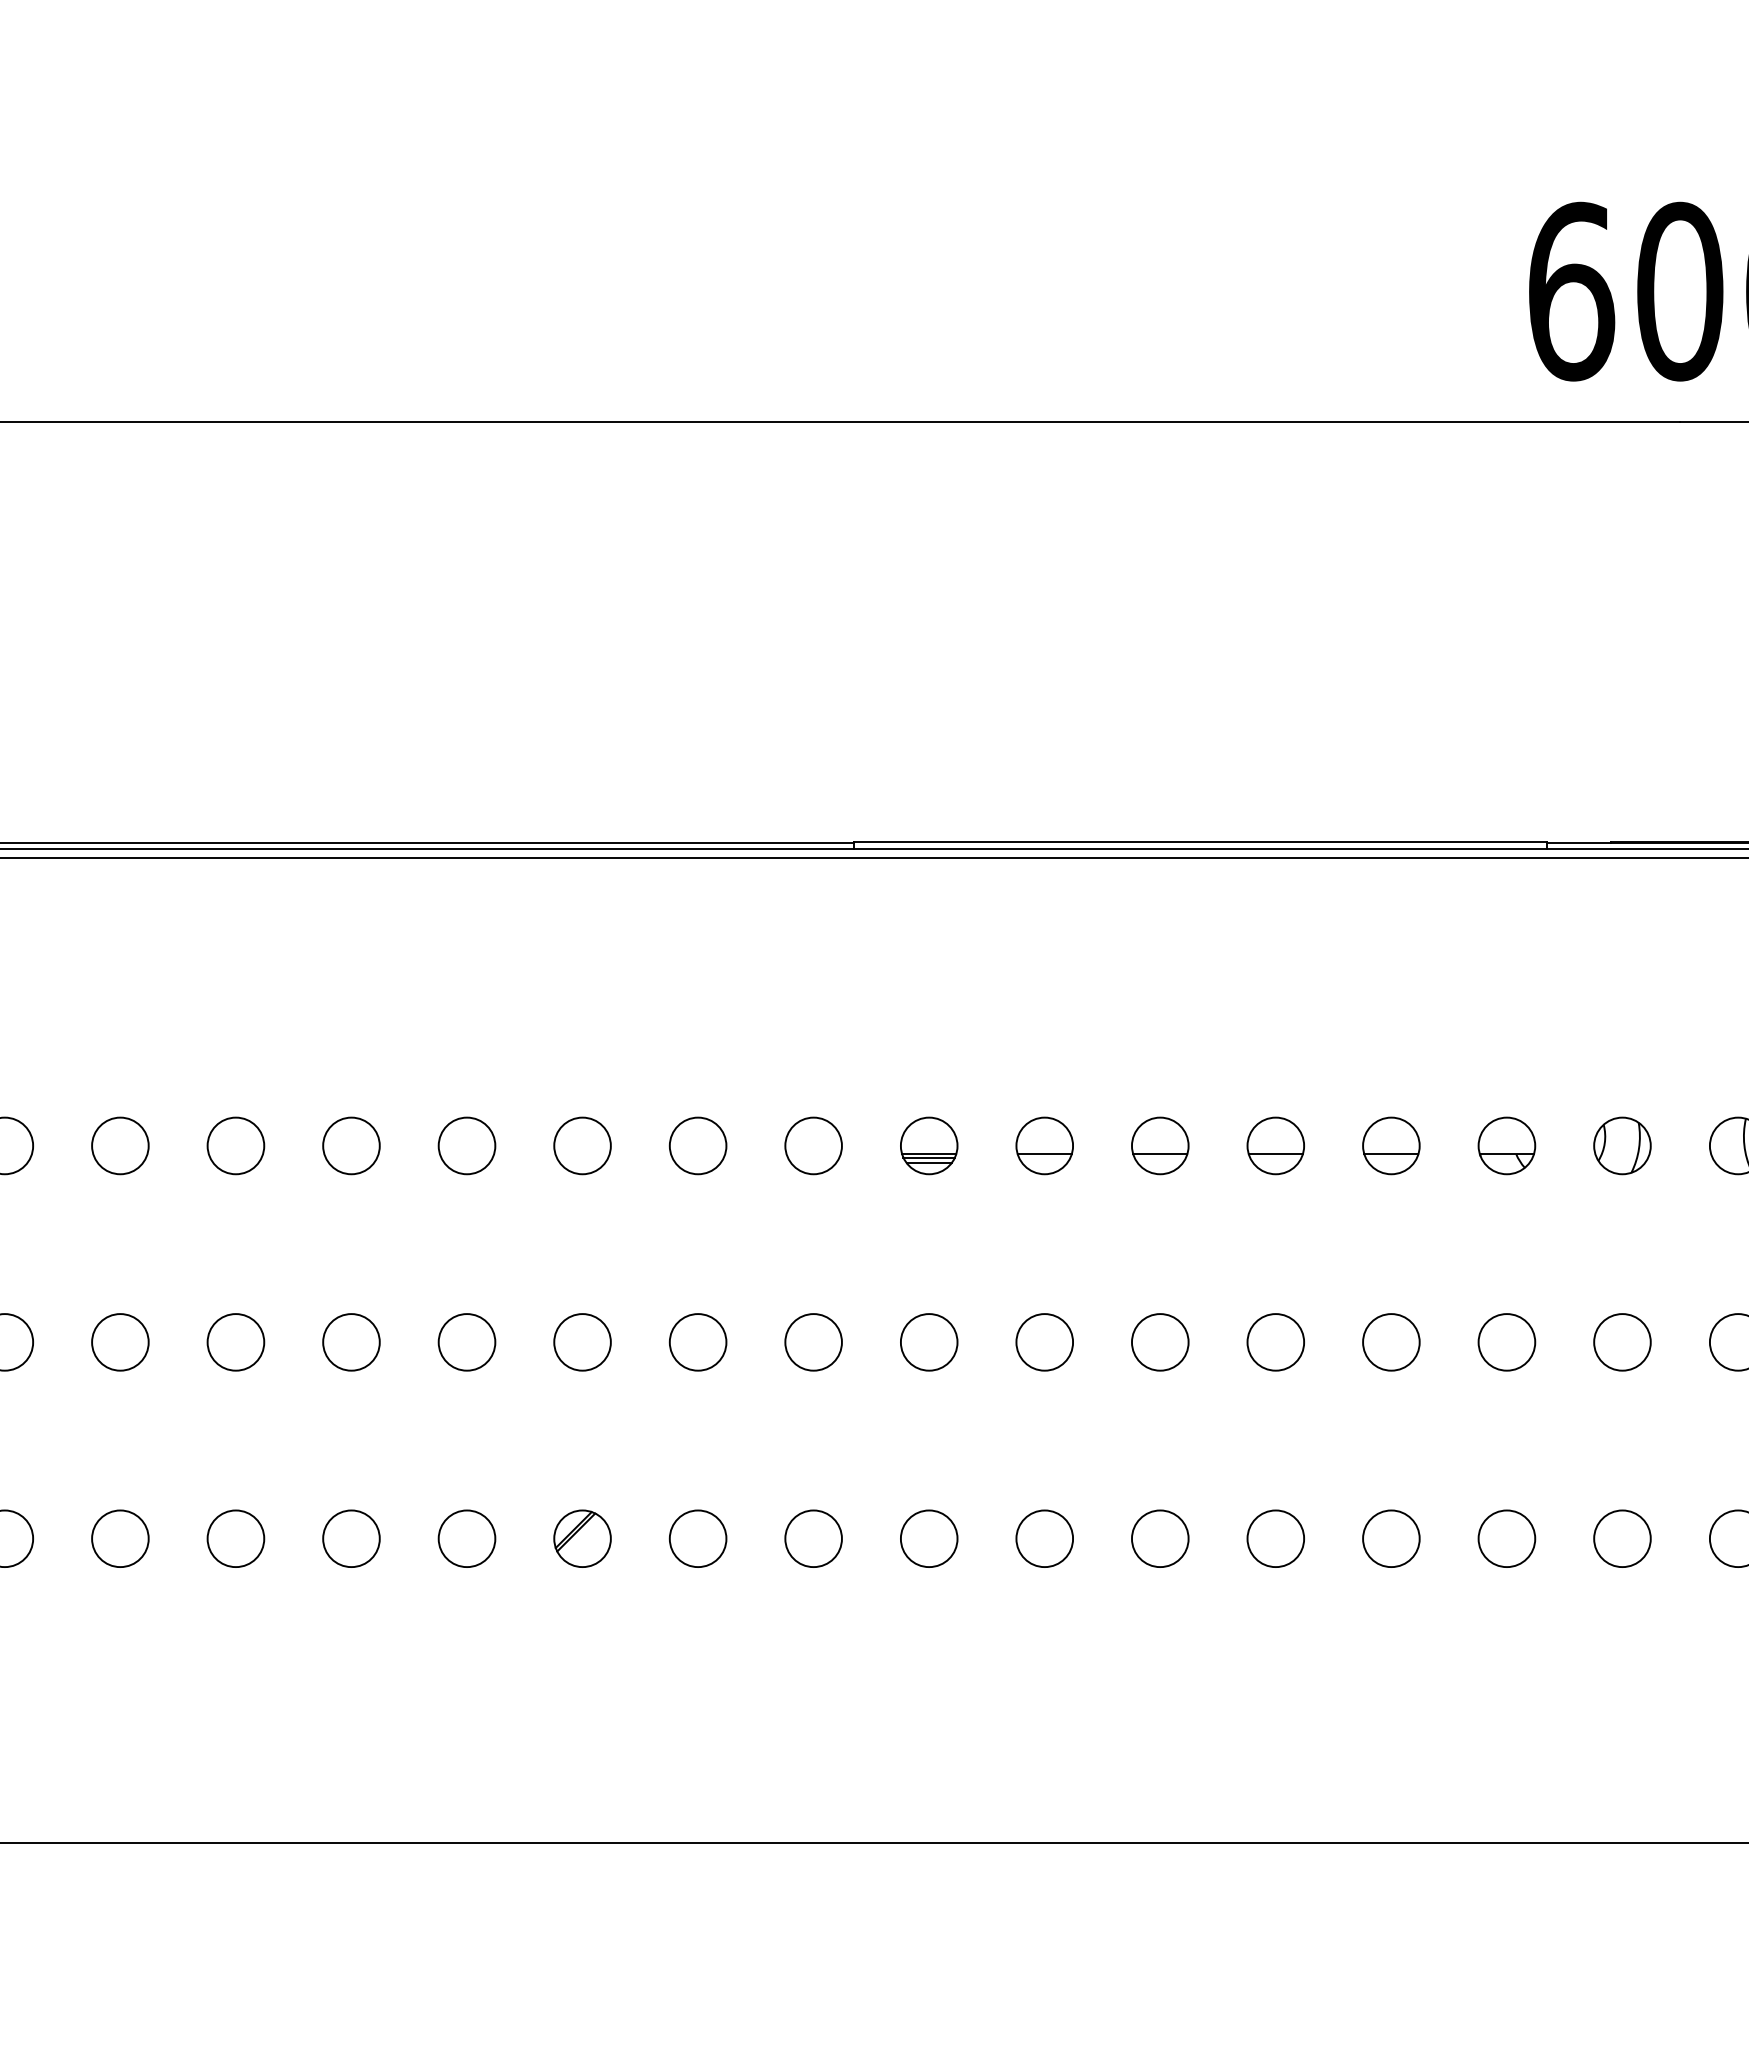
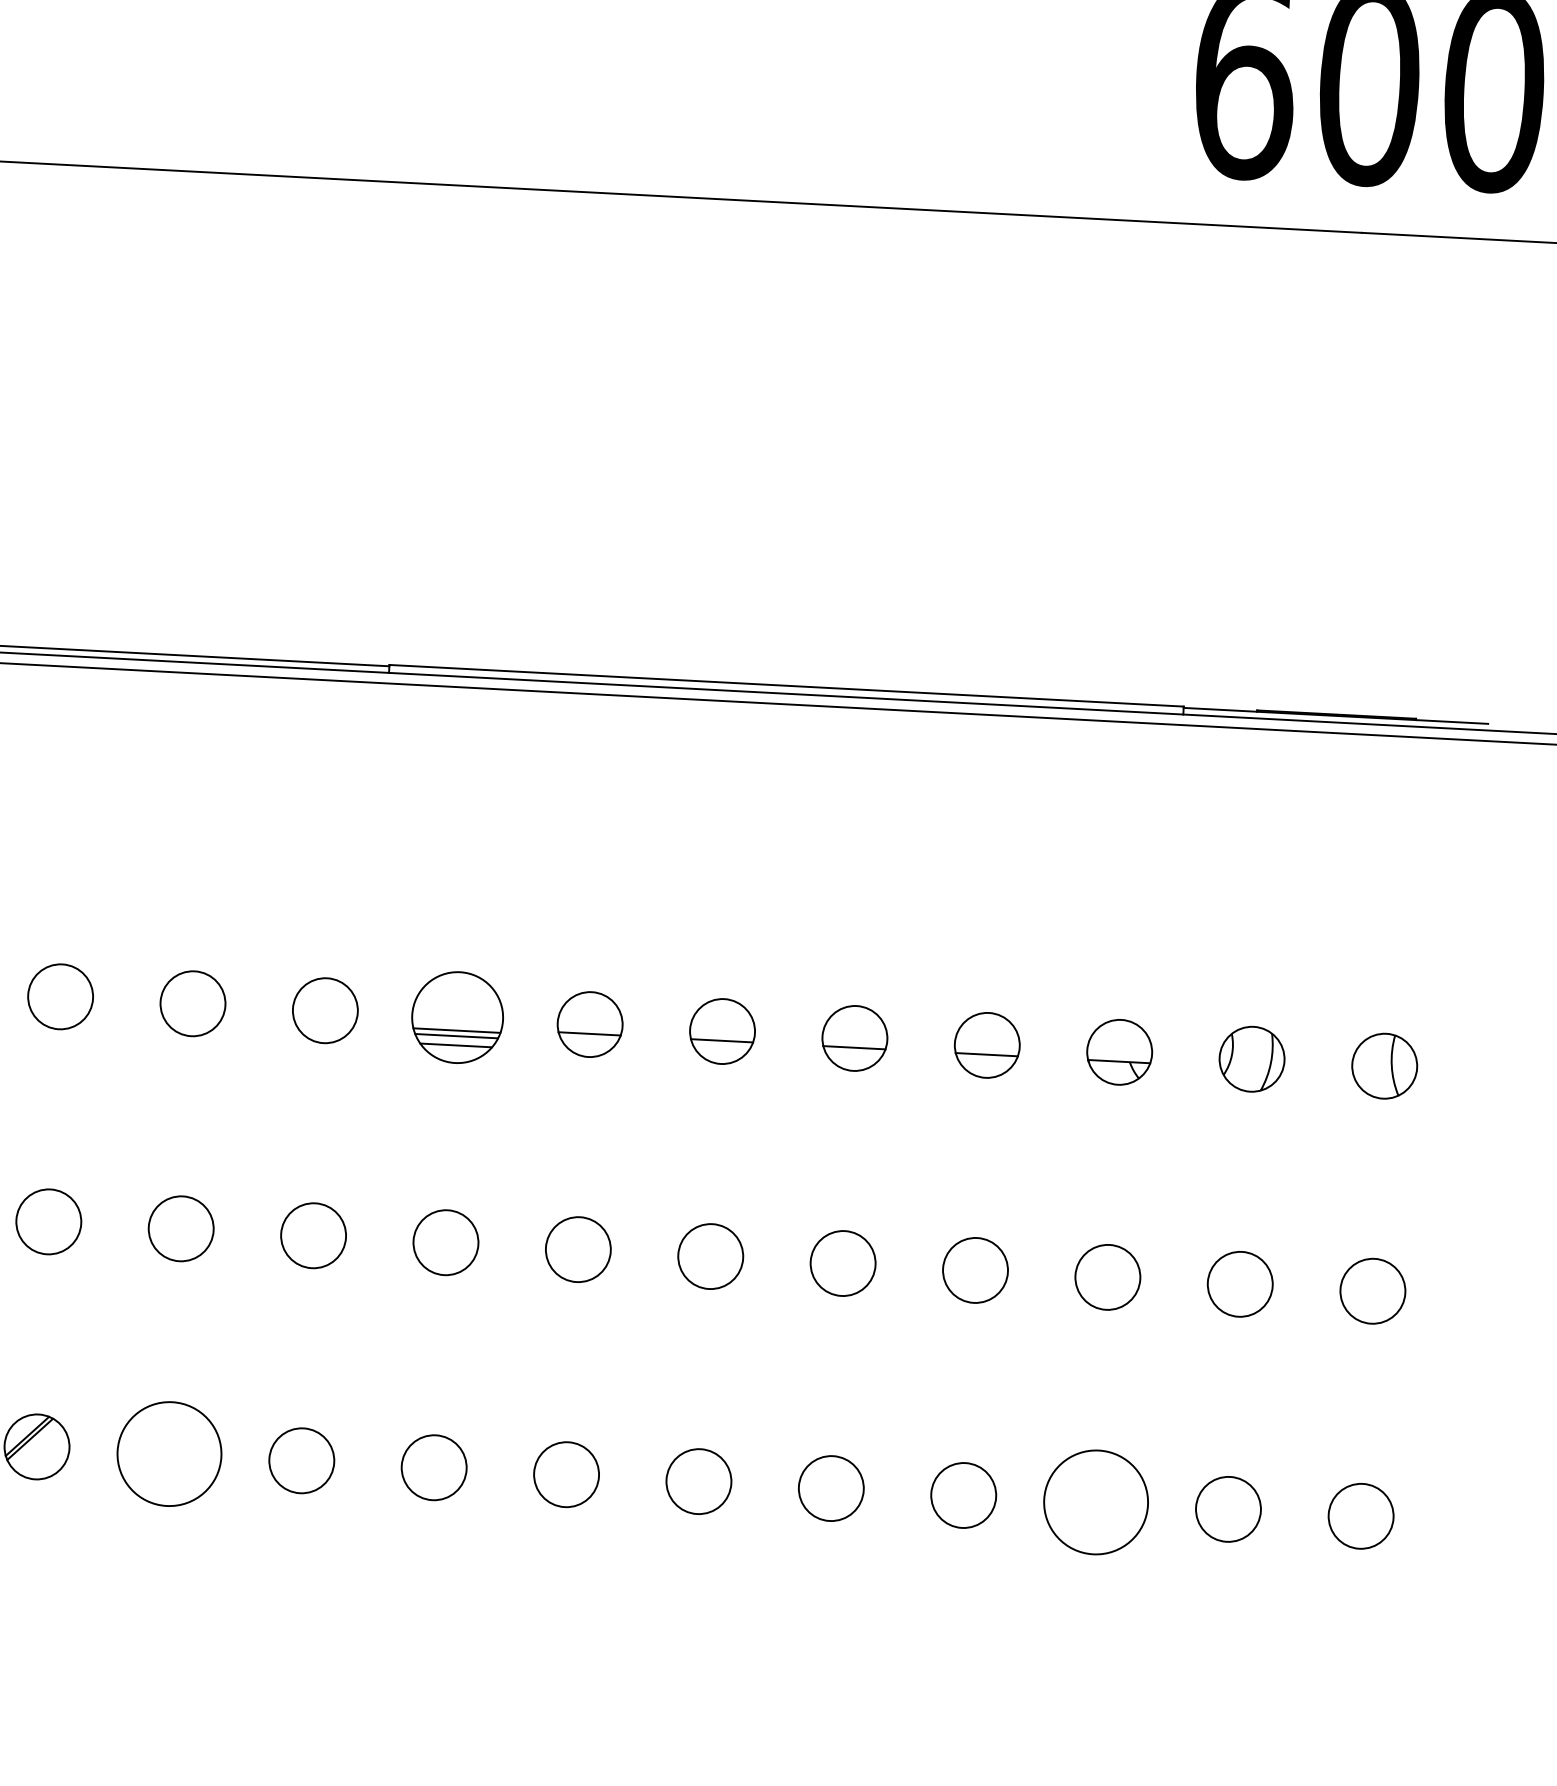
part: (929, 1145) -> (458, 1017), size x1.4
circle: (697, 1538) -> (168, 1453), size x1.6
circle: (1506, 1538) -> (1095, 1502), size x1.6

